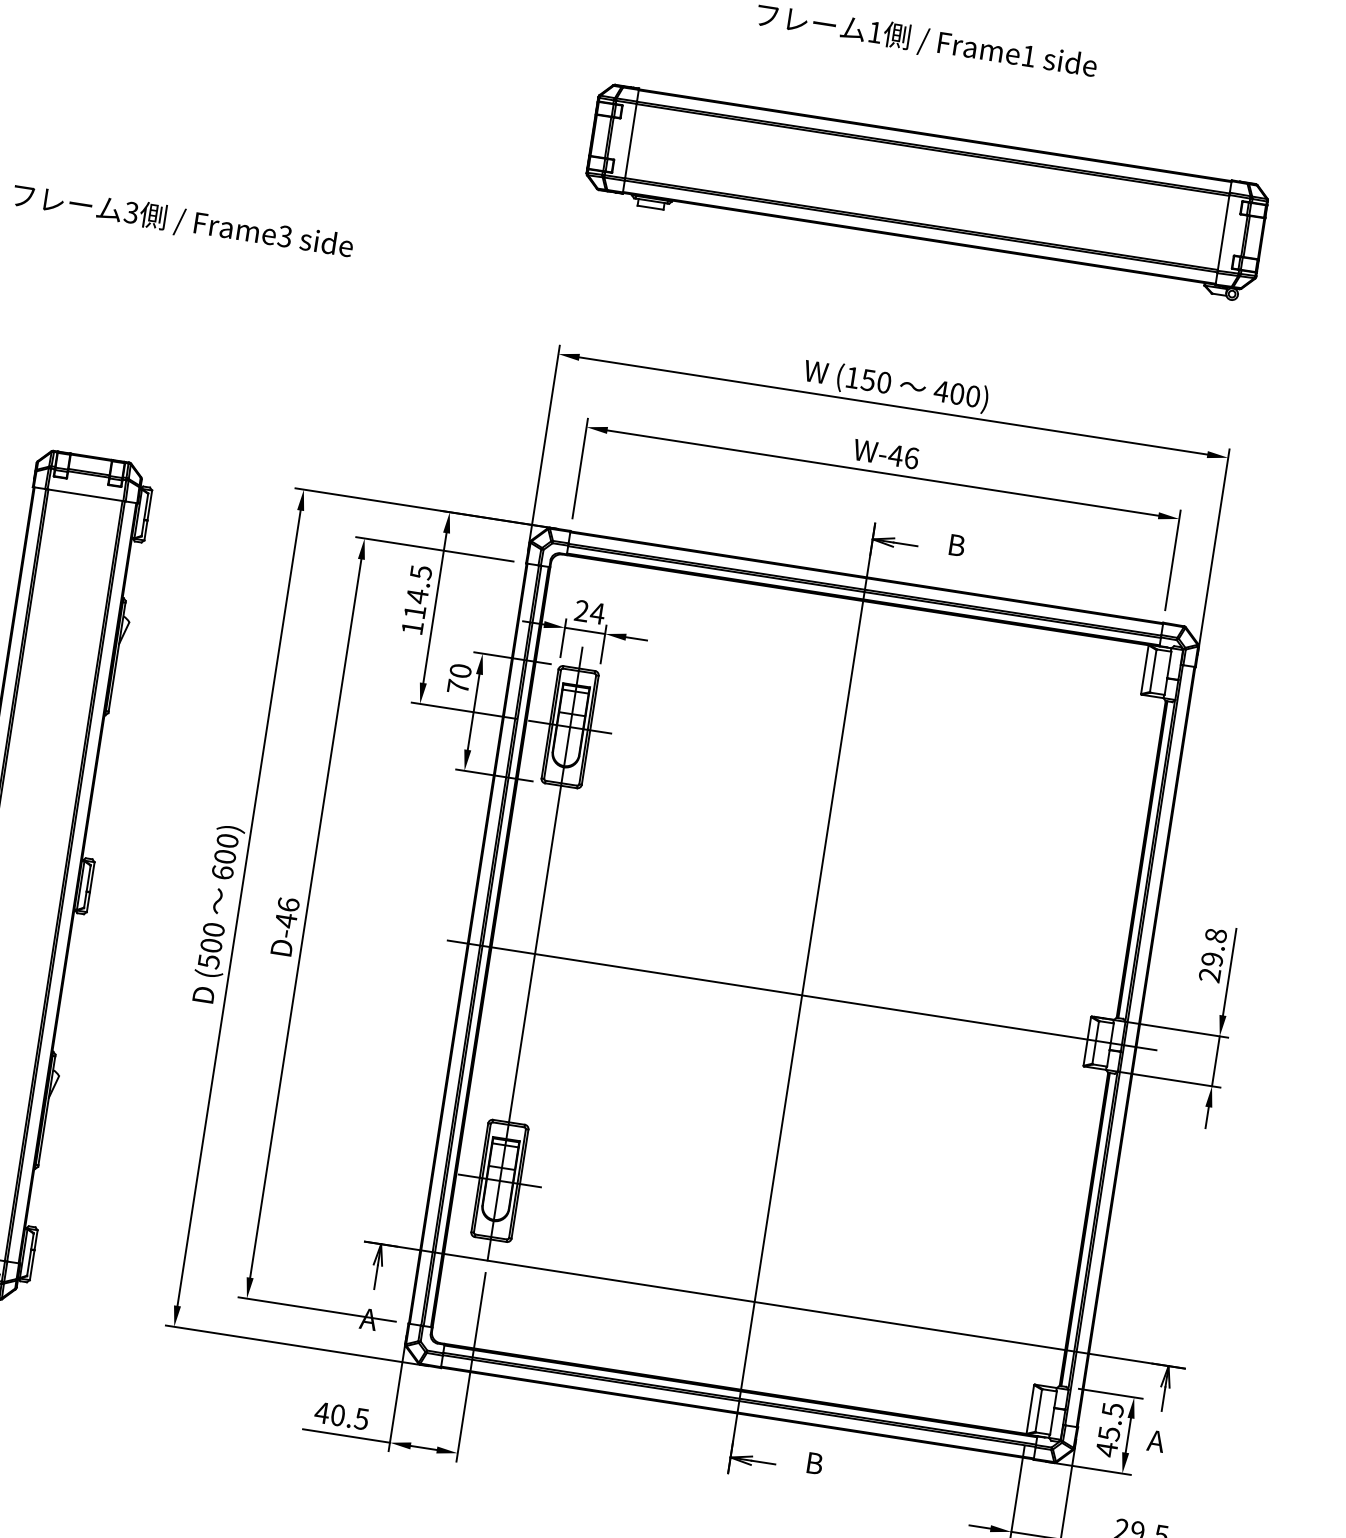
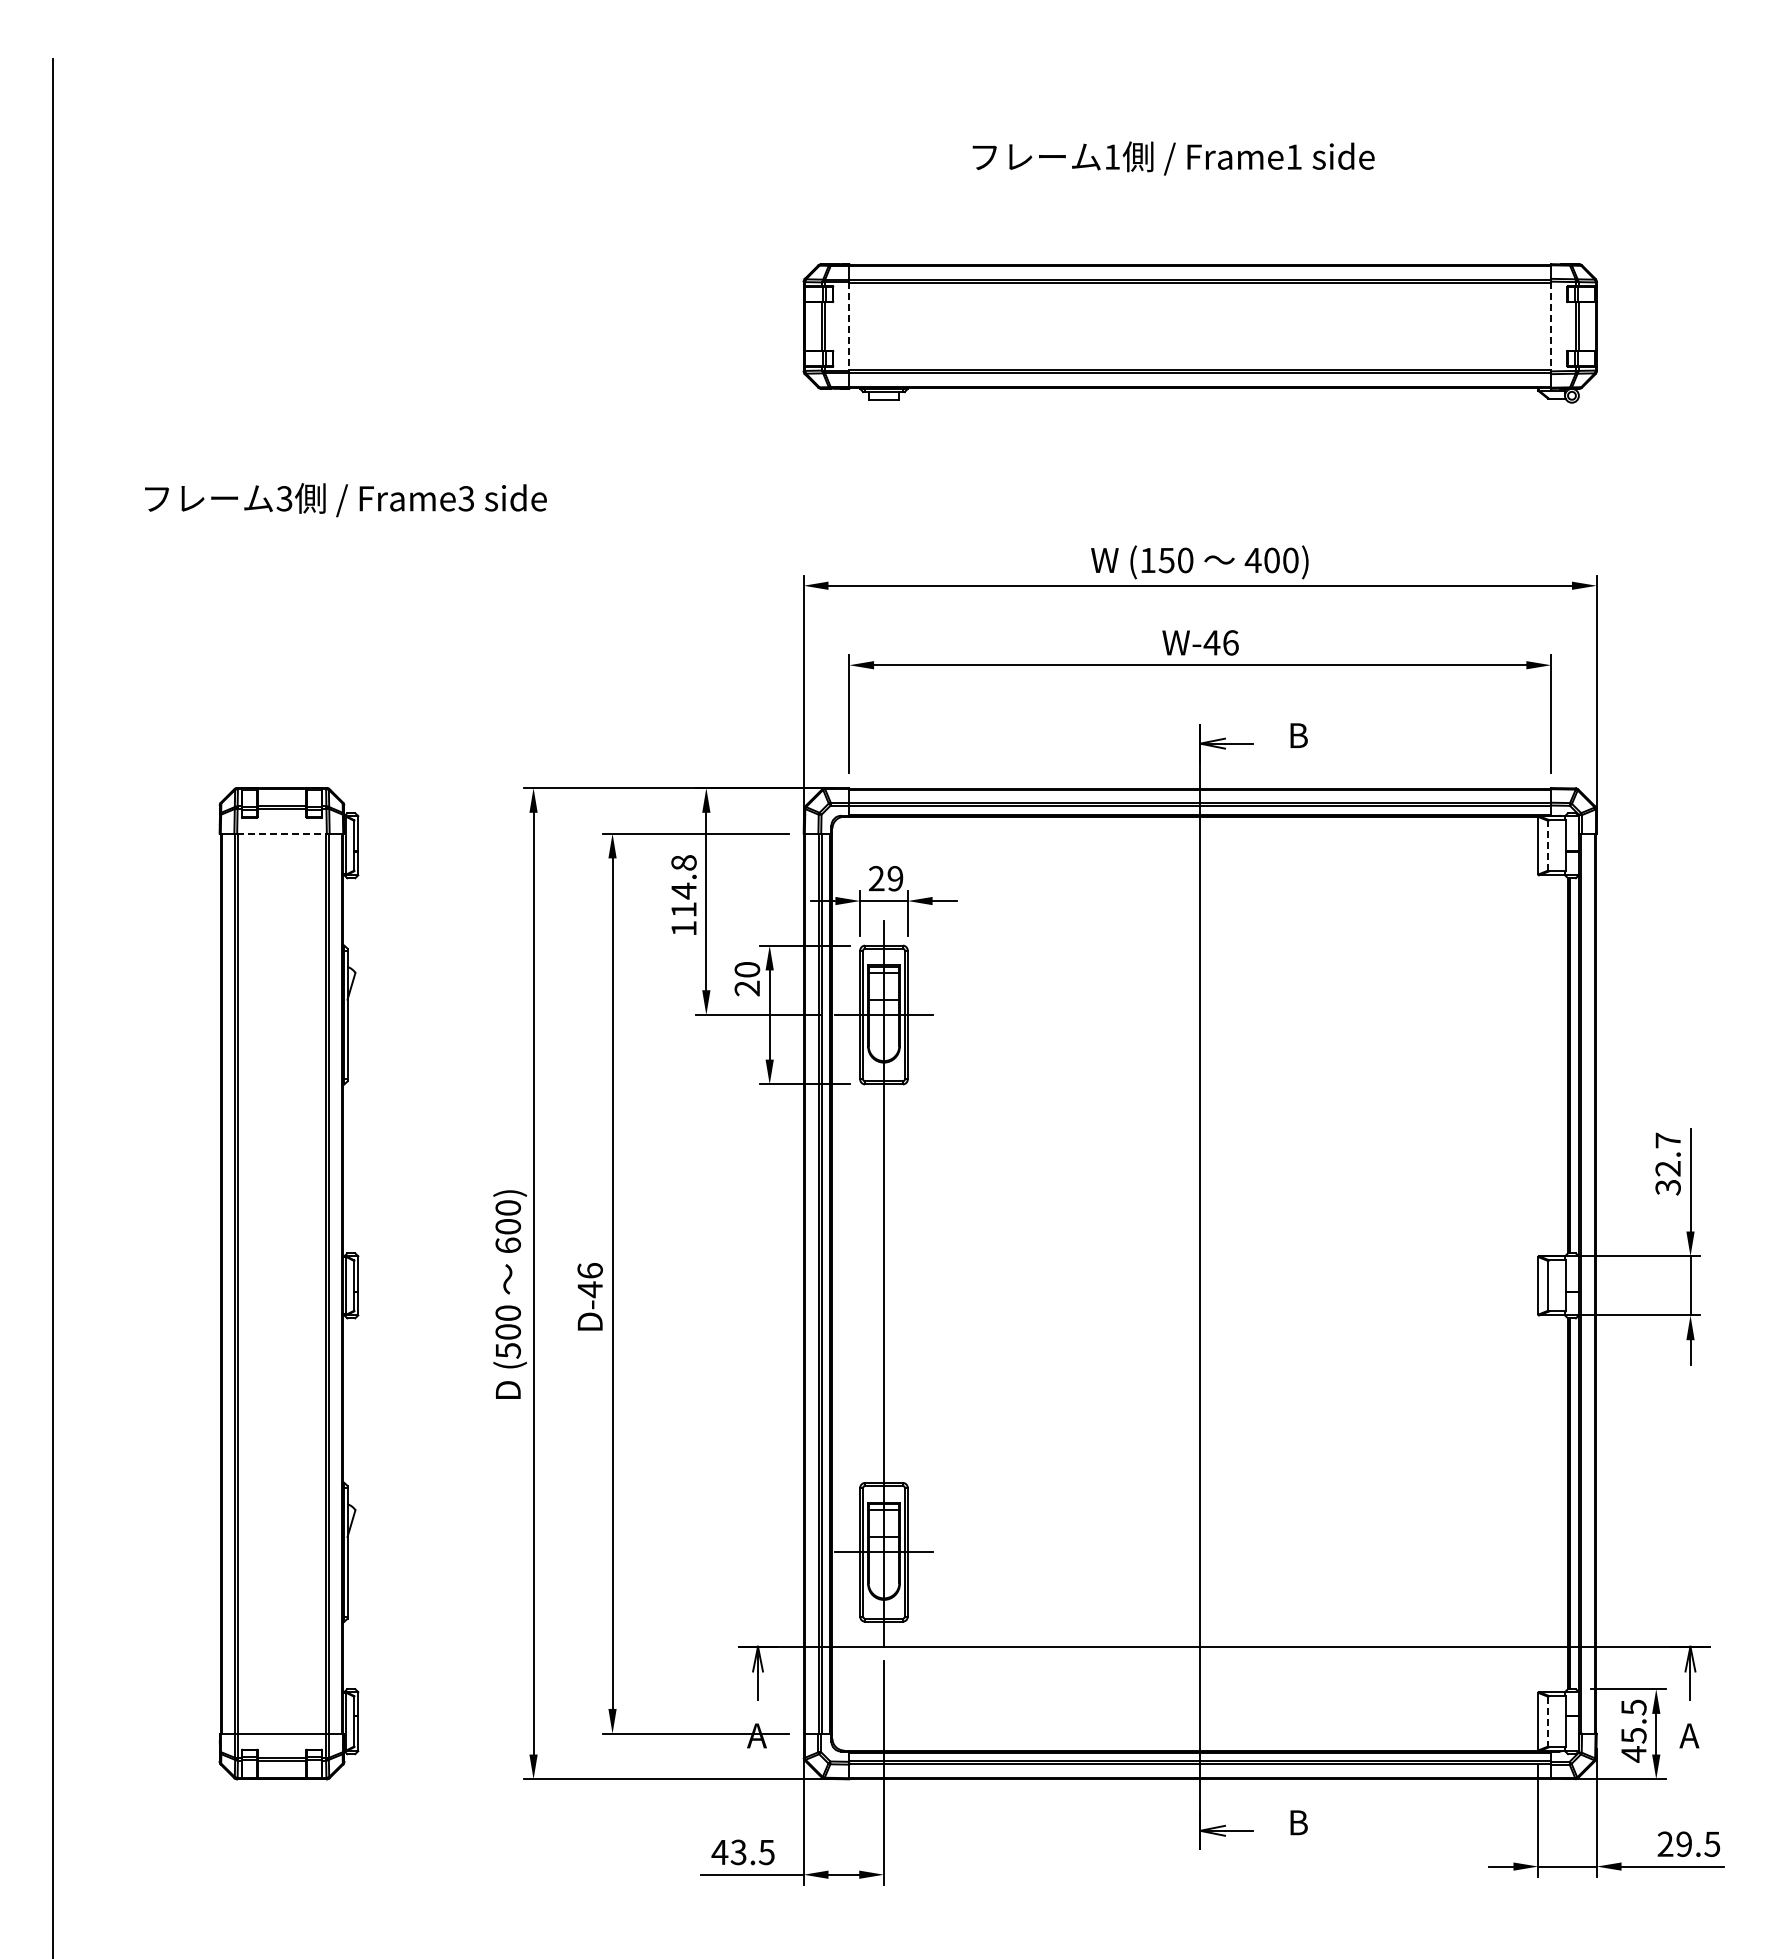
line: (630, 142) -> (849, 327), solid -> dashed
line: (1223, 232) -> (1551, 326), solid -> dashed
line: (85, 495) -> (282, 833), solid -> dashed
text: (420, 572) -> (683, 863), 114.5 -> 114.8
text: (596, 613) -> (894, 878), 24 -> 29
line: (1153, 670) -> (1548, 845), solid -> dashed
text: (457, 686) -> (746, 988), 70 -> 20
text: (1212, 954) -> (1667, 1163), 29.8 -> 32.7
line: (801, 995) -> (1199, 1283), removed
line: (1039, 1410) -> (1548, 1721), solid -> dashed
text: (337, 1415) -> (738, 1852), 40.5 -> 43.5

